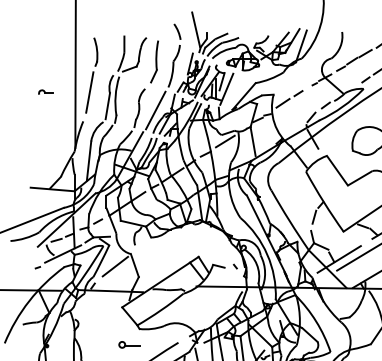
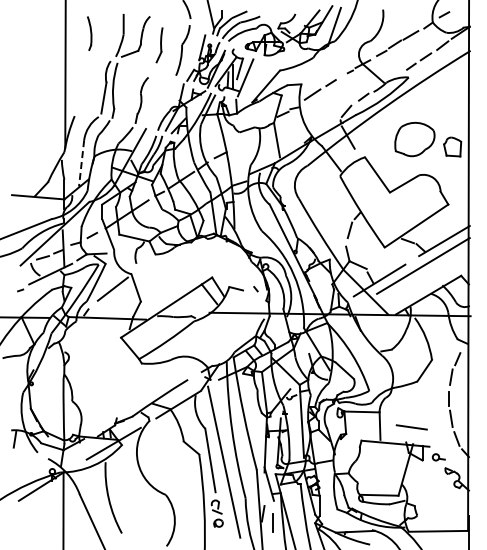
part: (154, 61) -> (159, 44), size x0.7
part: (46, 92) -> (30, 81), removed
line: (89, 92) -> (82, 81), removed
line: (155, 109) -> (160, 102), removed
line: (224, 141) -> (243, 140), removed
line: (88, 161) -> (81, 163), solid -> dashed
part: (129, 344) -> (129, 381), removed

